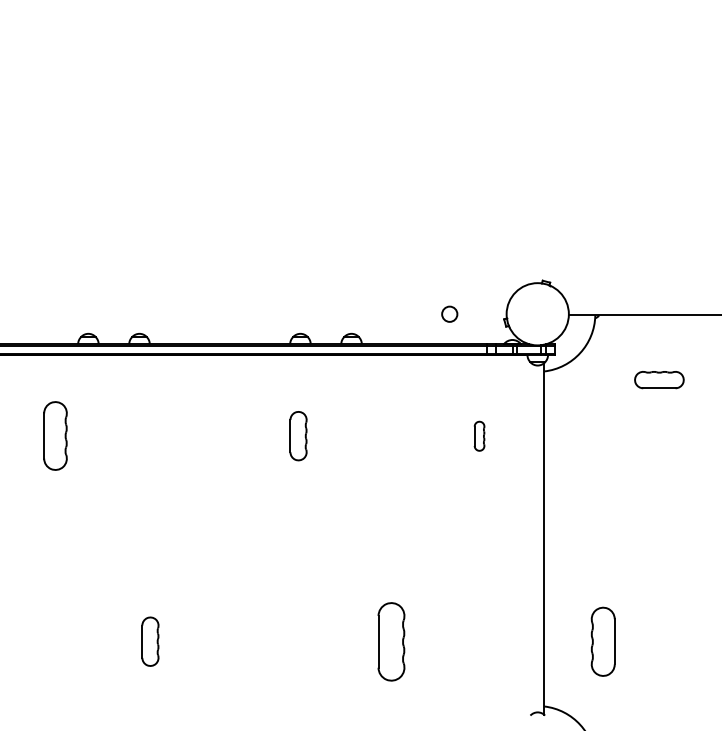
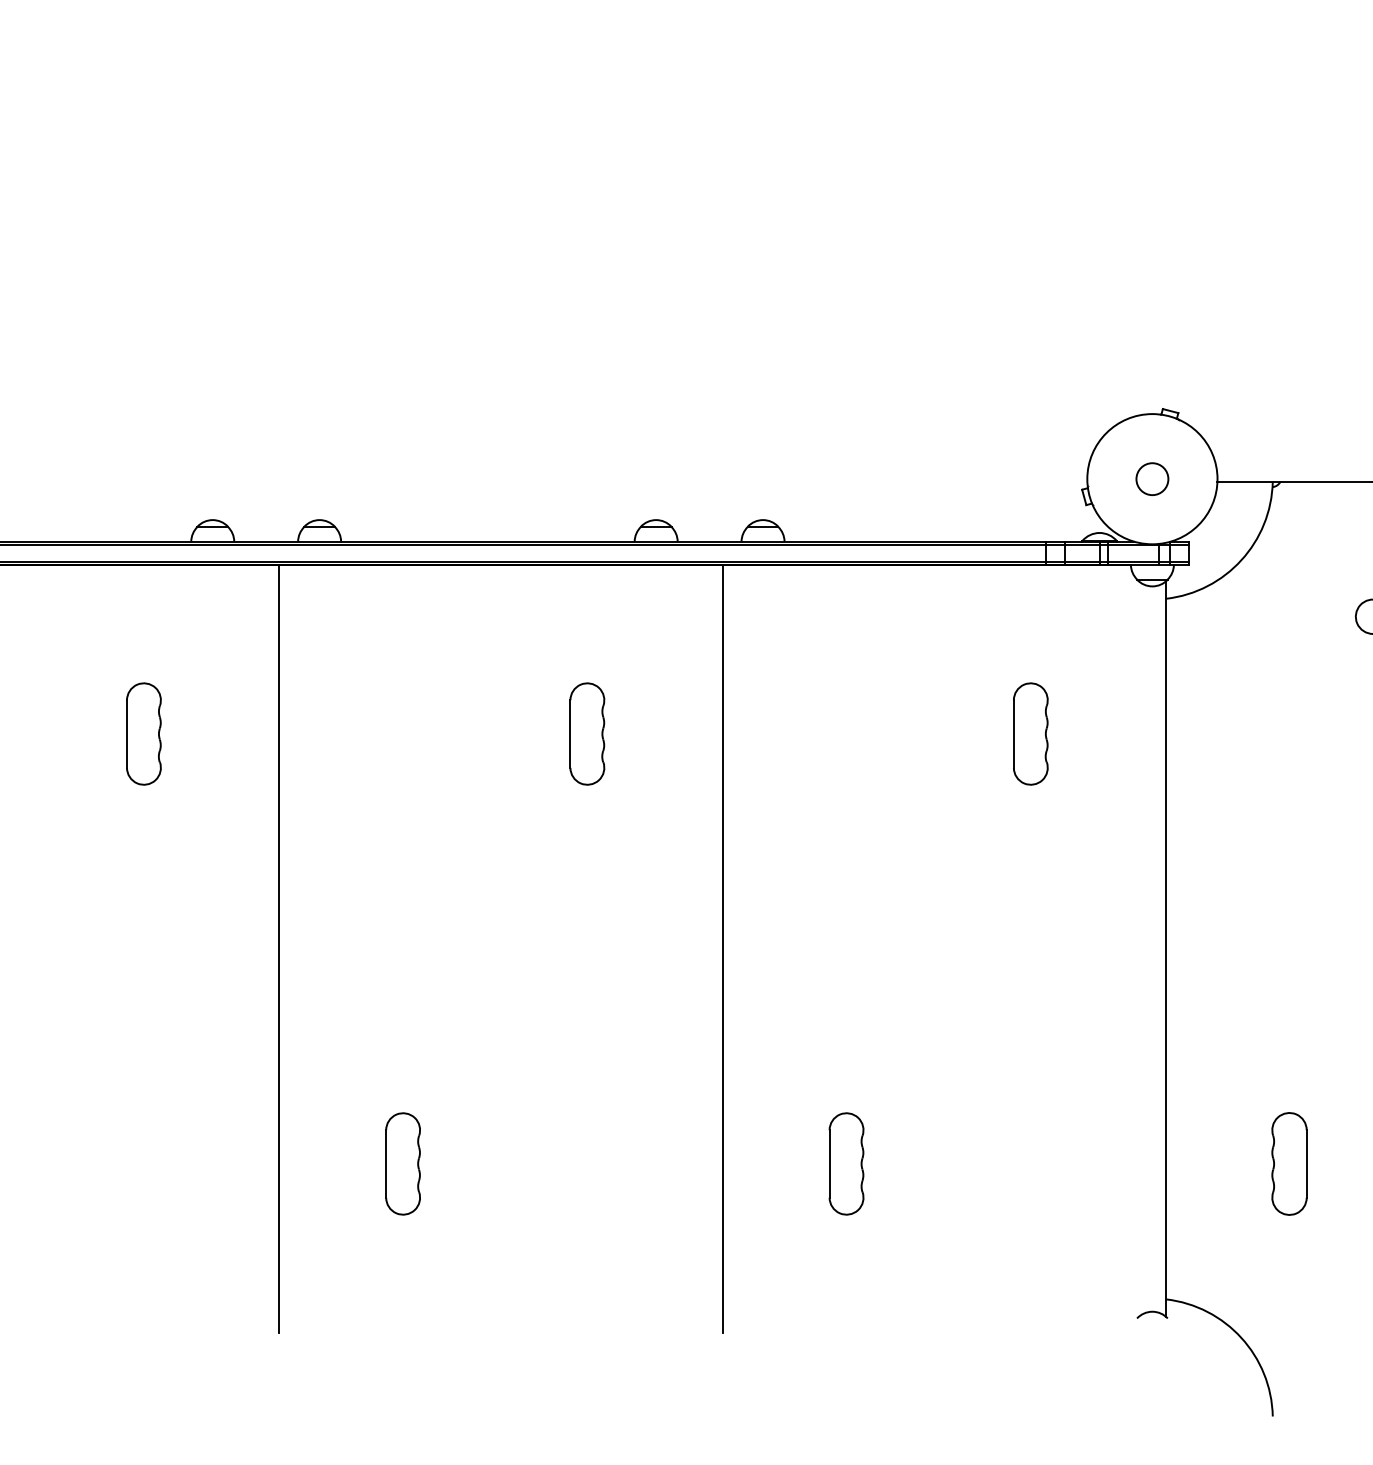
circle: (449, 313) -> (1151, 477), moved
part: (55, 436) -> (143, 734), size x0.71
part: (298, 436) -> (587, 734), moved
part: (479, 436) -> (1030, 734), size x1.67
line: (120, 538) -> (279, 948), added
line: (332, 538) -> (723, 948), added
part: (150, 641) -> (403, 1163), moved
part: (391, 641) -> (846, 1163), size x0.62
part: (603, 641) -> (1289, 1163), size x0.71

